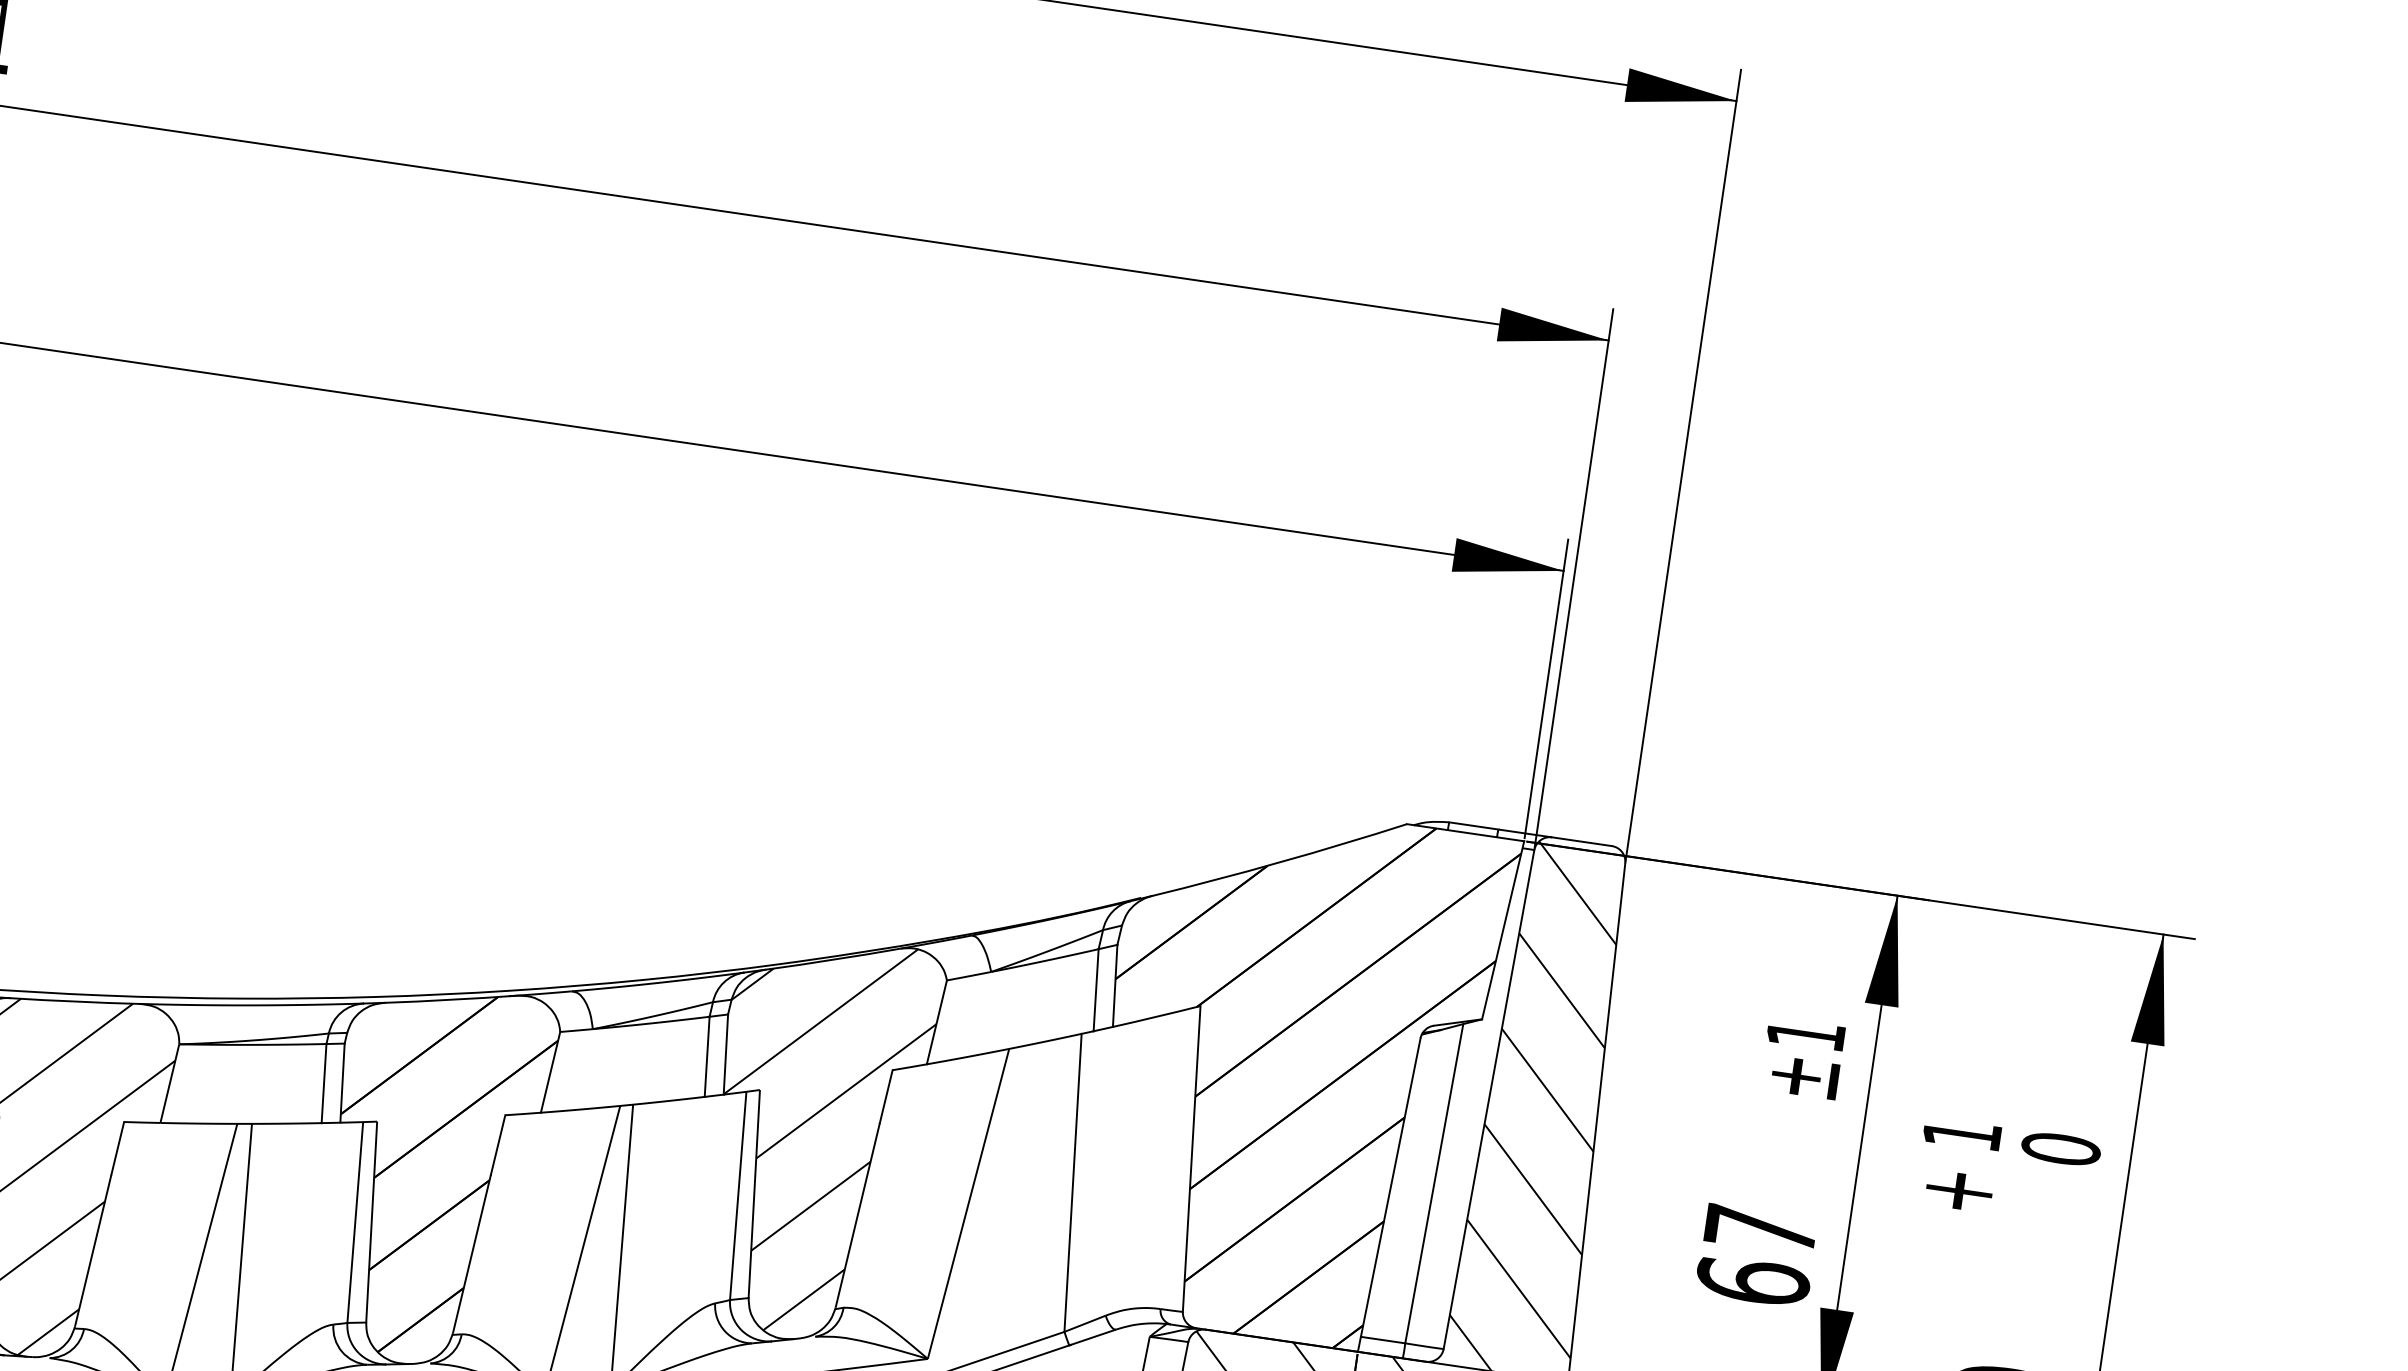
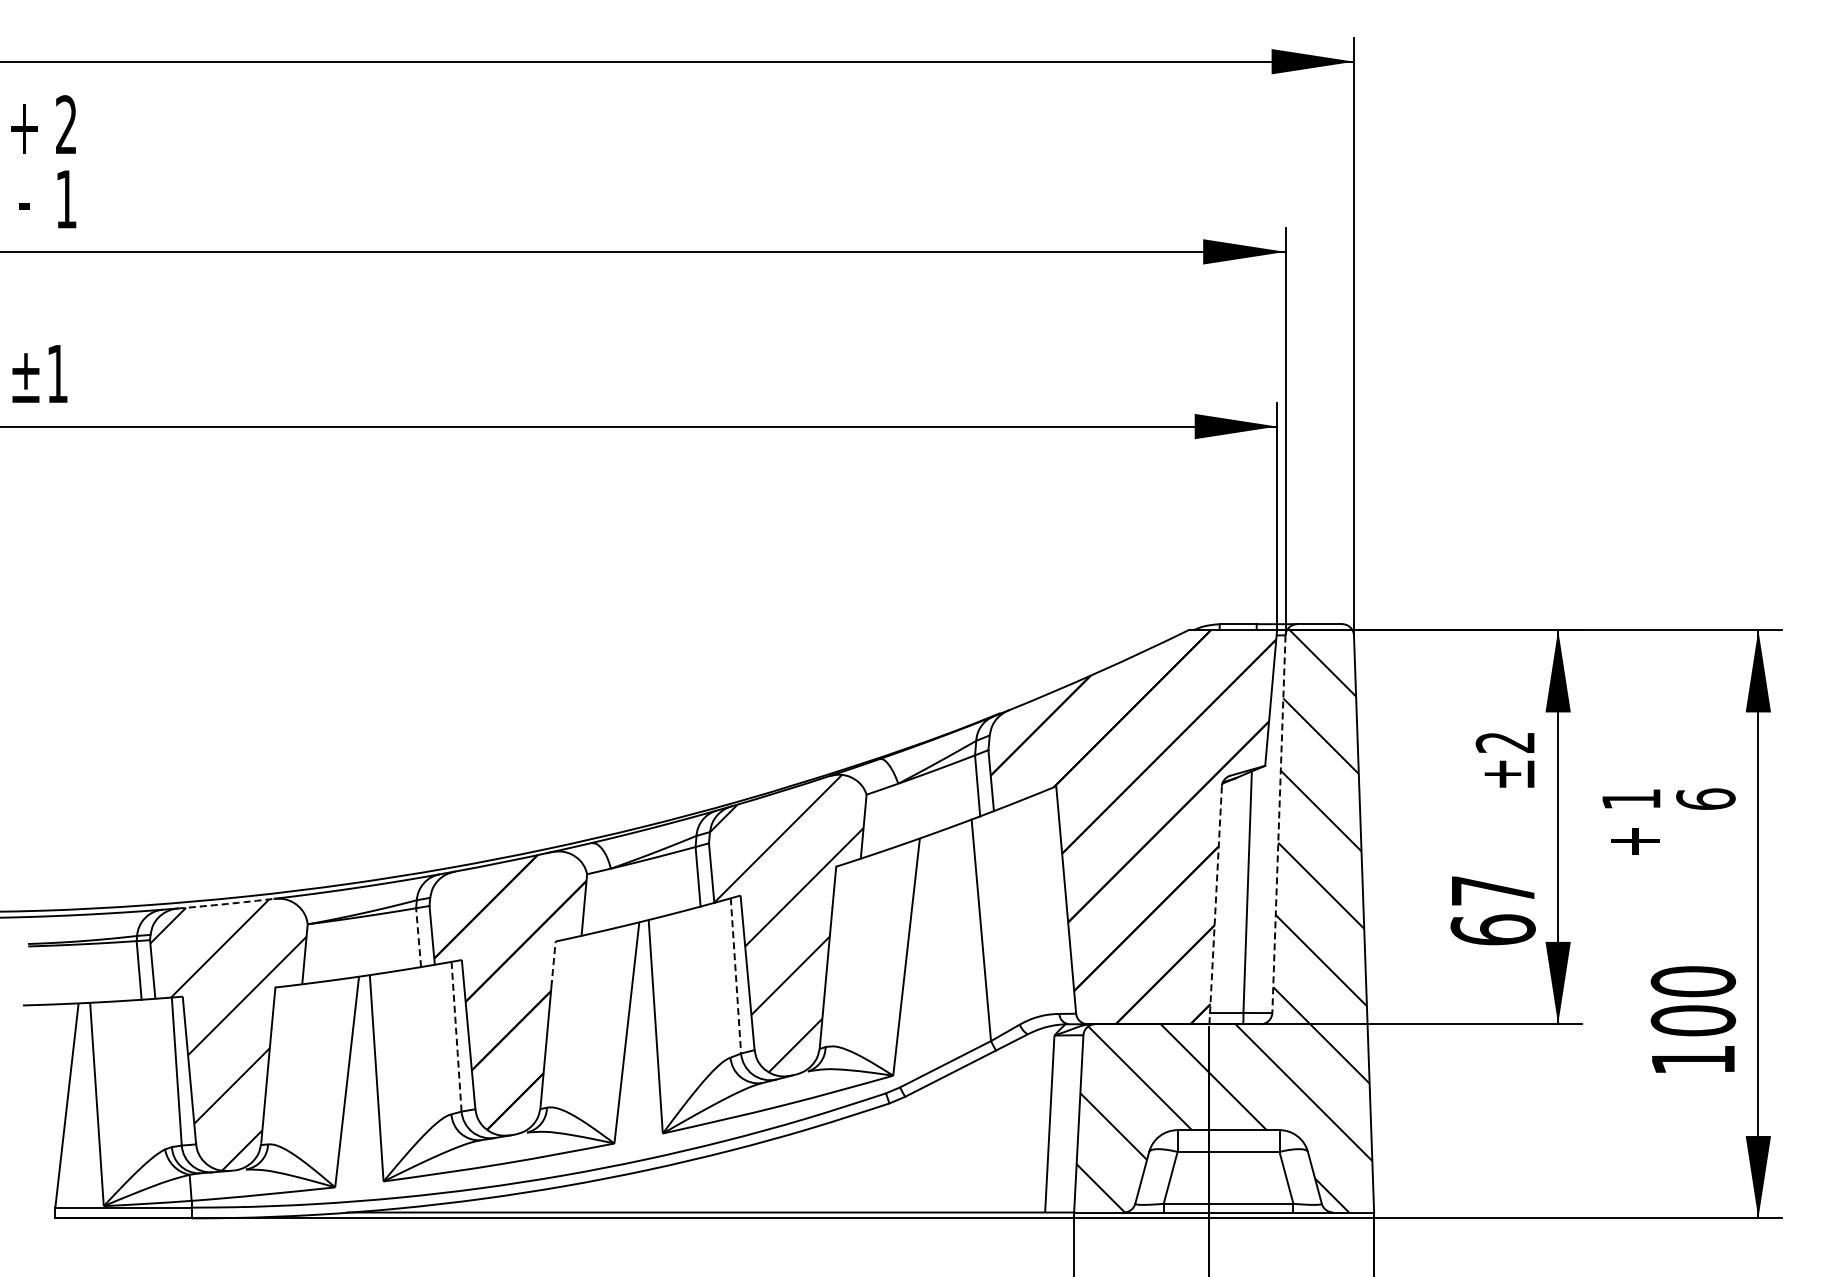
arc: (75, 1002) -> (226, 904), solid -> dashed
text: (1804, 1034) -> (1504, 742), ±1 -> ±2
line: (323, 1083) -> (418, 937), solid -> dashed
line: (1488, 1099) -> (1278, 824), solid -> dashed
line: (498, 1145) -> (553, 964), solid -> dashed
text: (2060, 1149) -> (1705, 799), 0 -> 6
line: (1389, 1193) -> (1215, 904), solid -> dashed
line: (738, 1198) -> (736, 977), solid -> dashed
line: (354, 1224) -> (456, 1038), solid -> dashed

